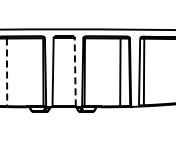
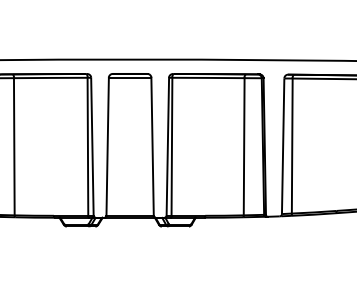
line: (75, 71) -> (153, 145), dashed -> solid
line: (7, 72) -> (15, 147), dashed -> solid

